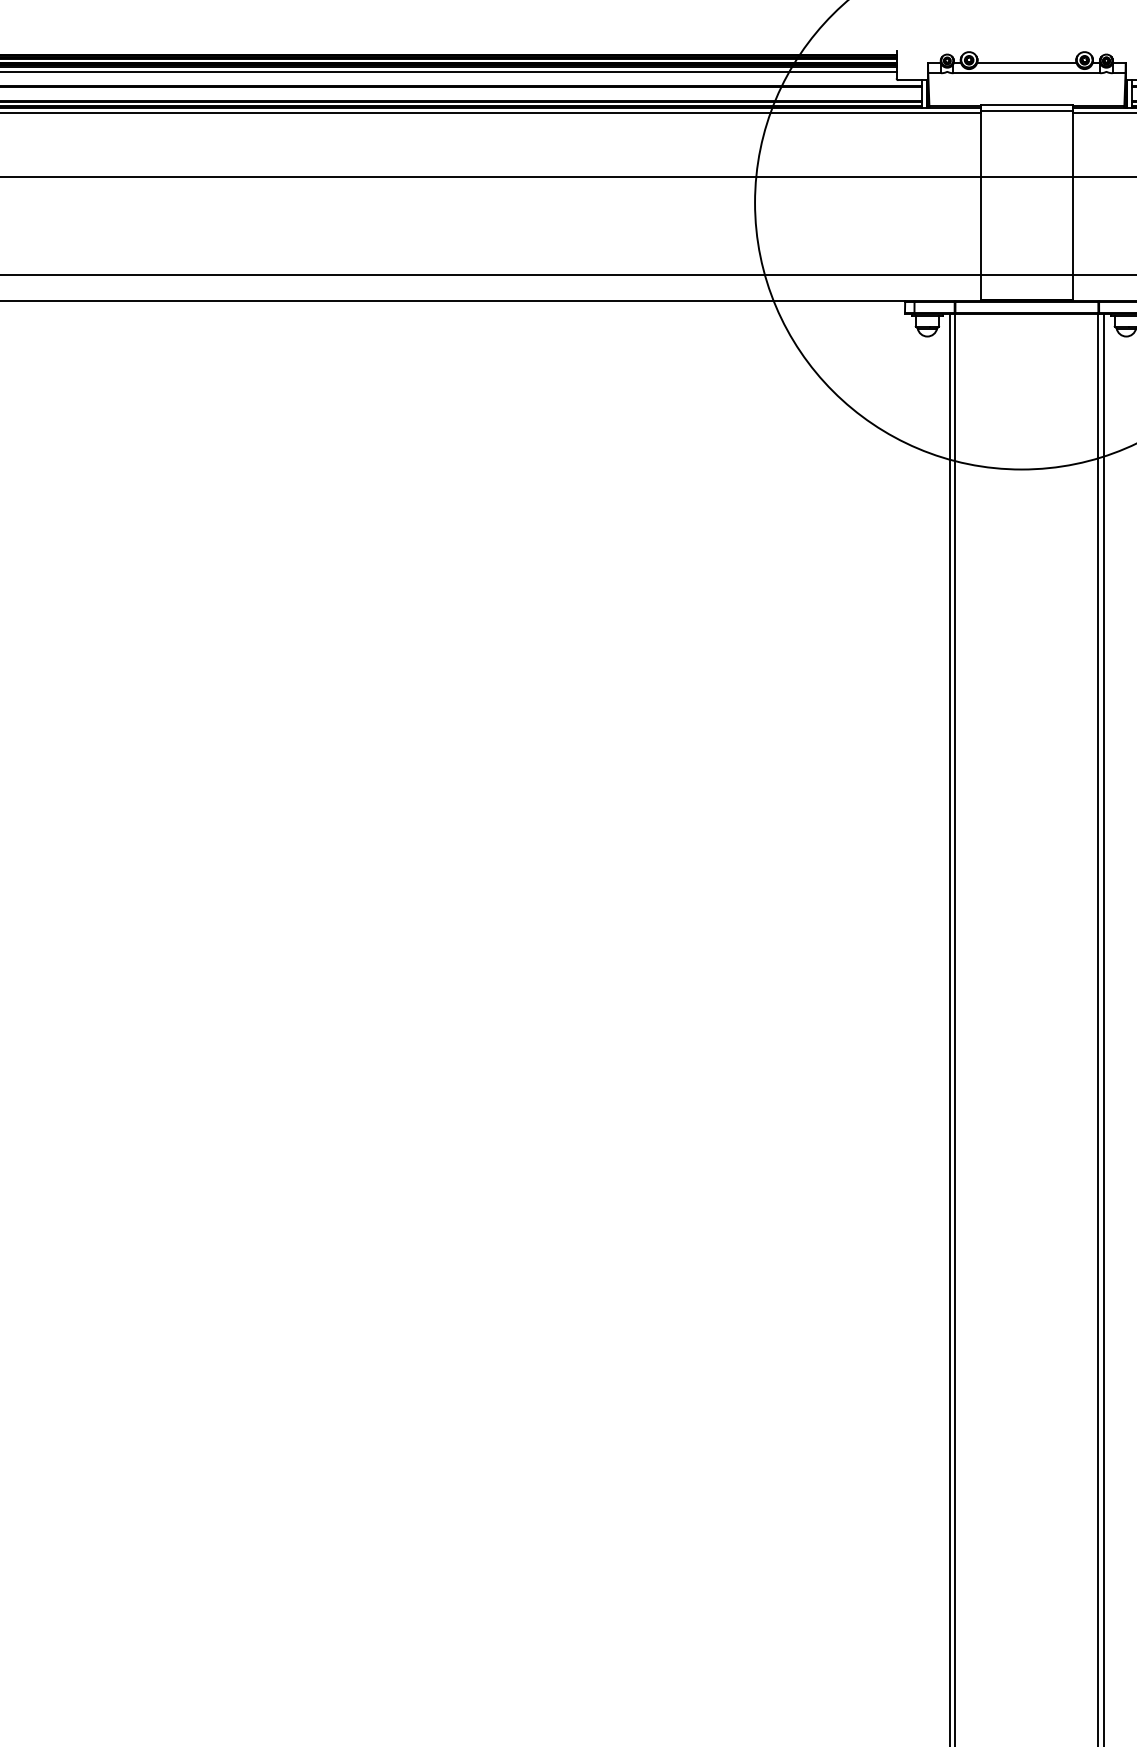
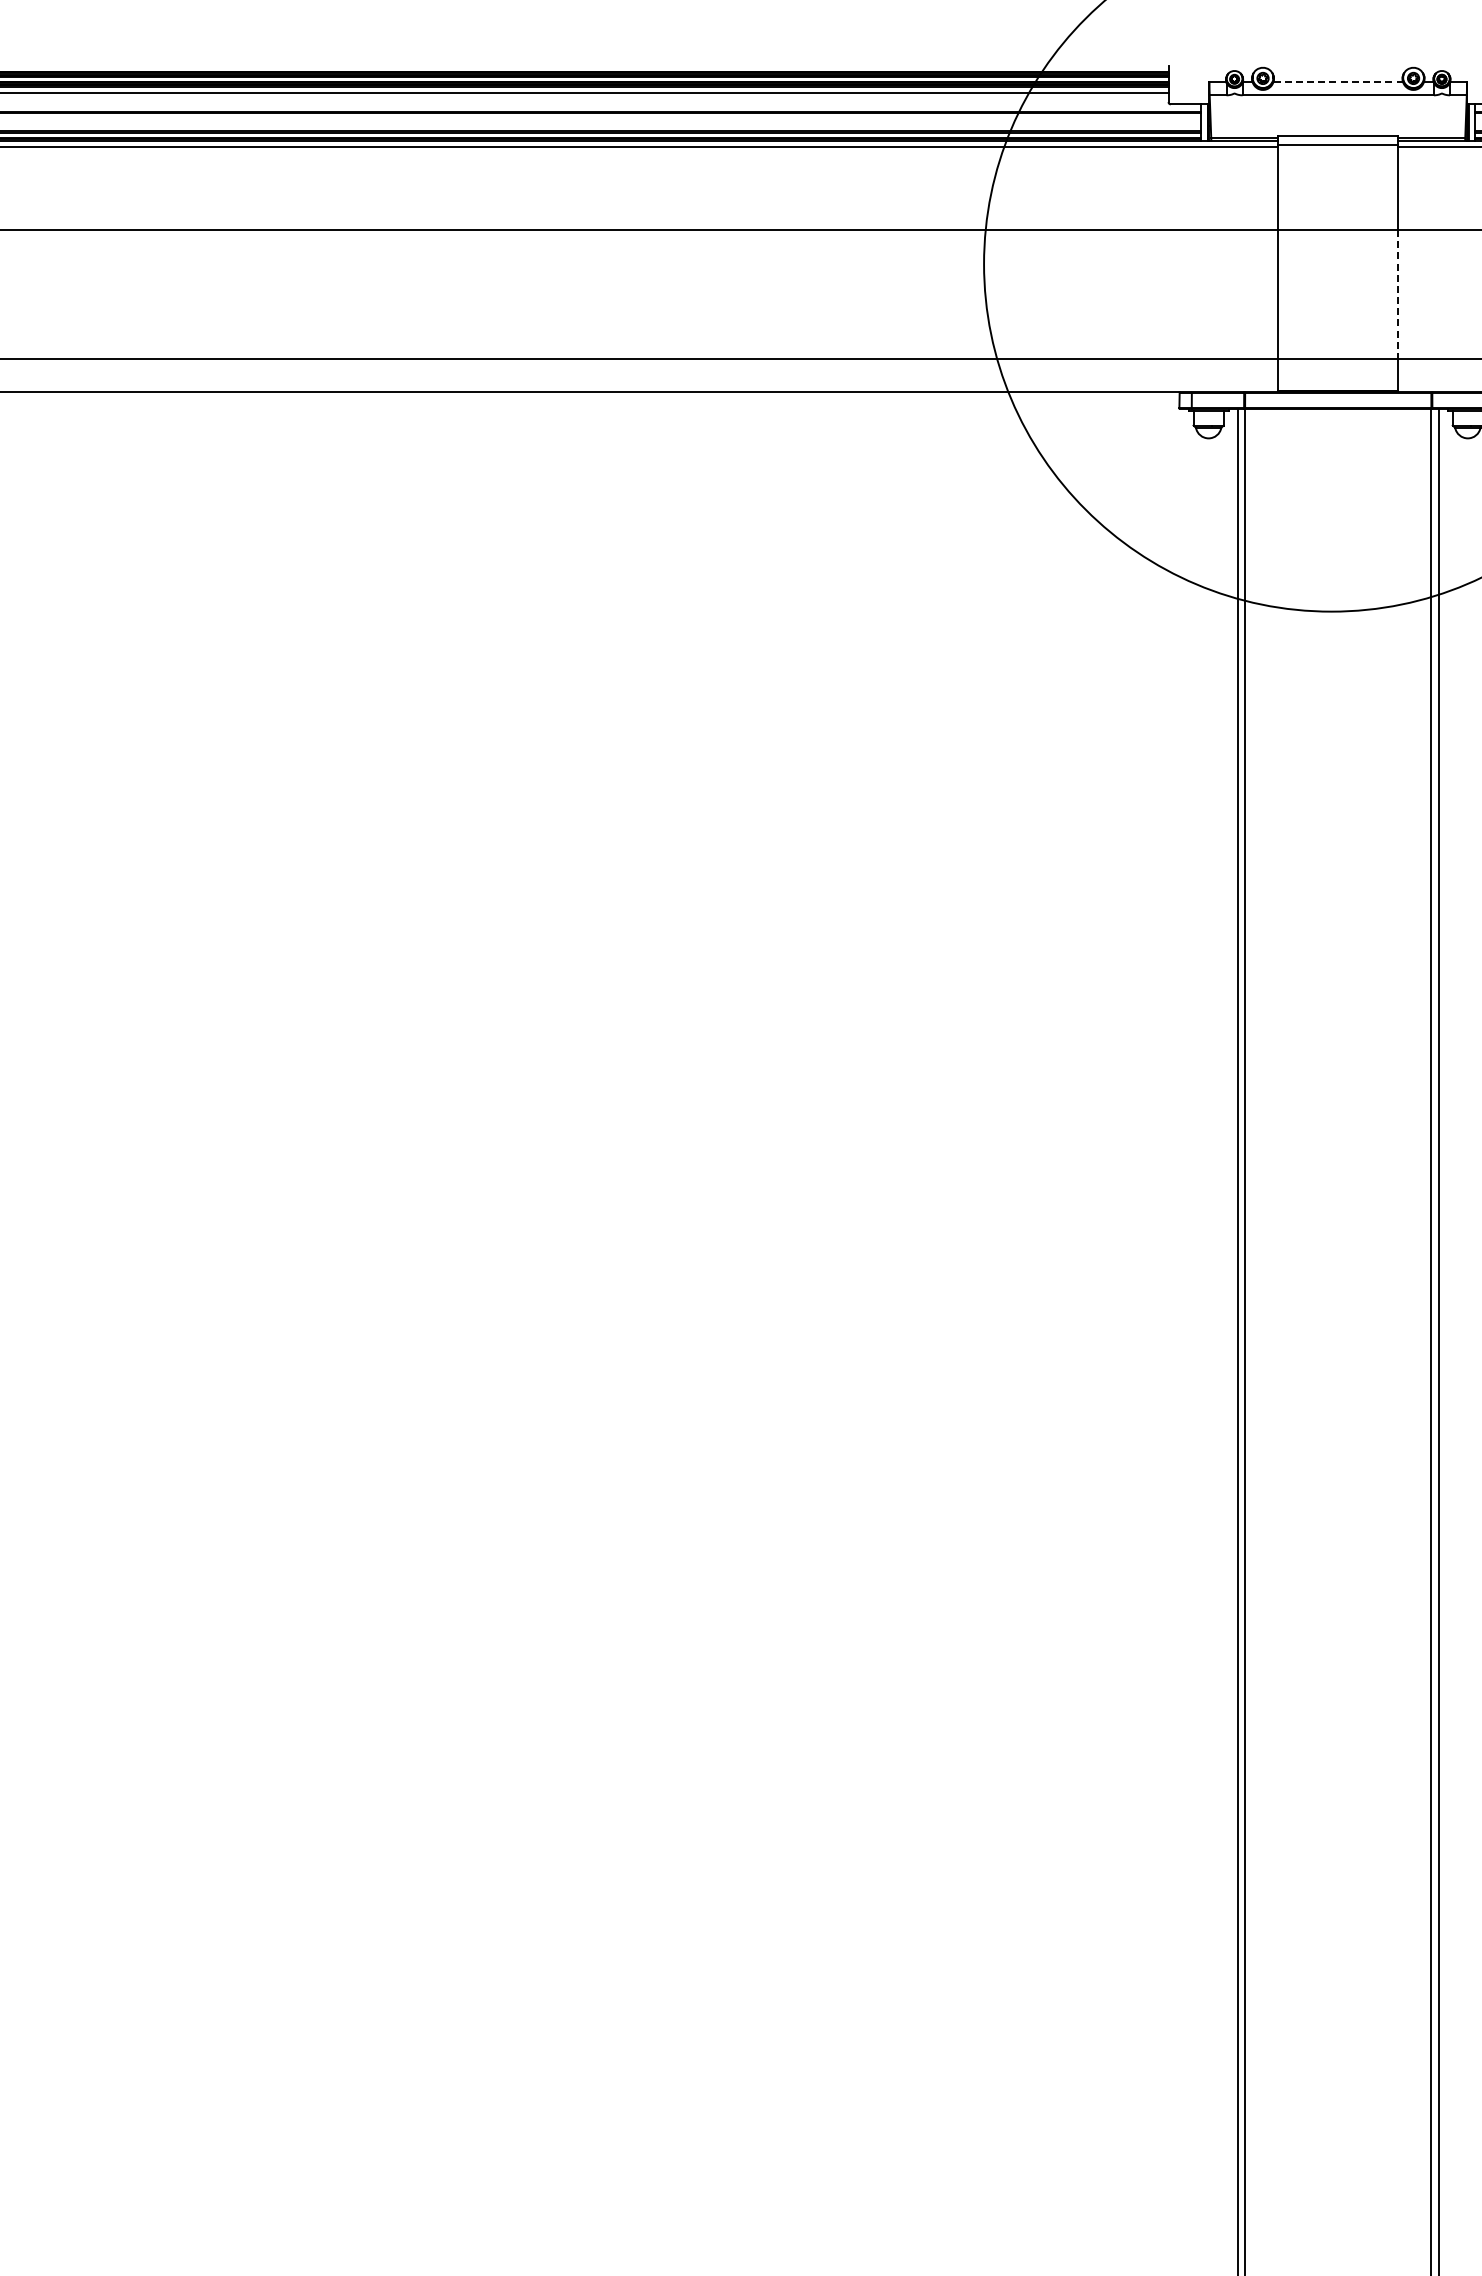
line: (1027, 62) -> (1338, 81), solid -> dashed
line: (1073, 226) -> (1398, 294), solid -> dashed

